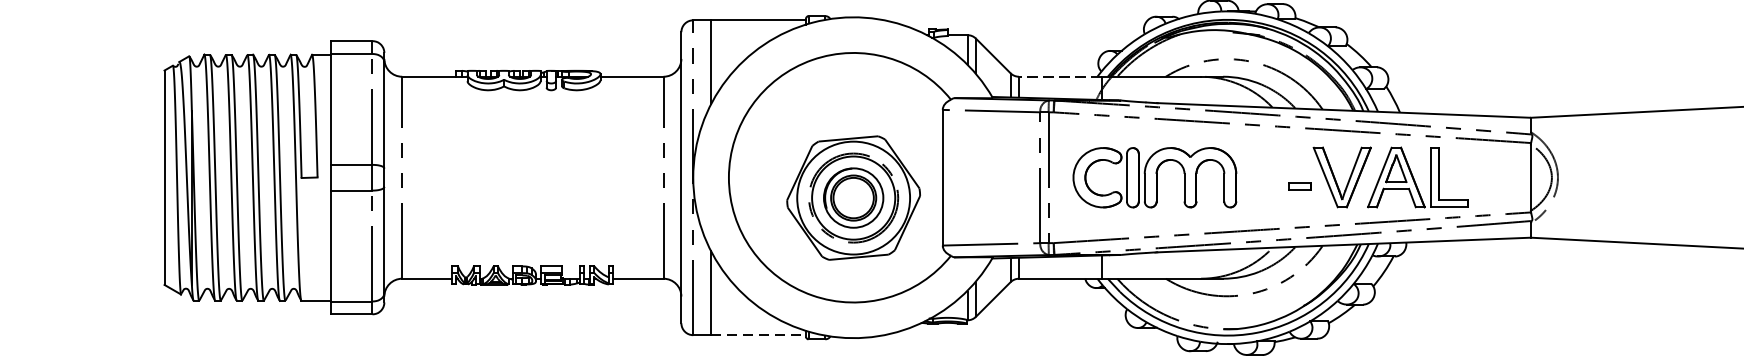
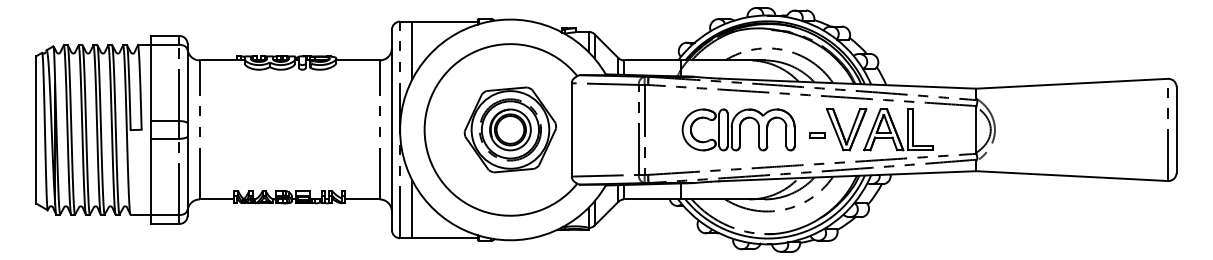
line: (1060, 76) -> (652, 60), dashed -> solid
part: (1154, 177) -> (738, 129), moved
part: (853, 197) -> (510, 129), moved
line: (759, 335) -> (445, 238), dashed -> solid

